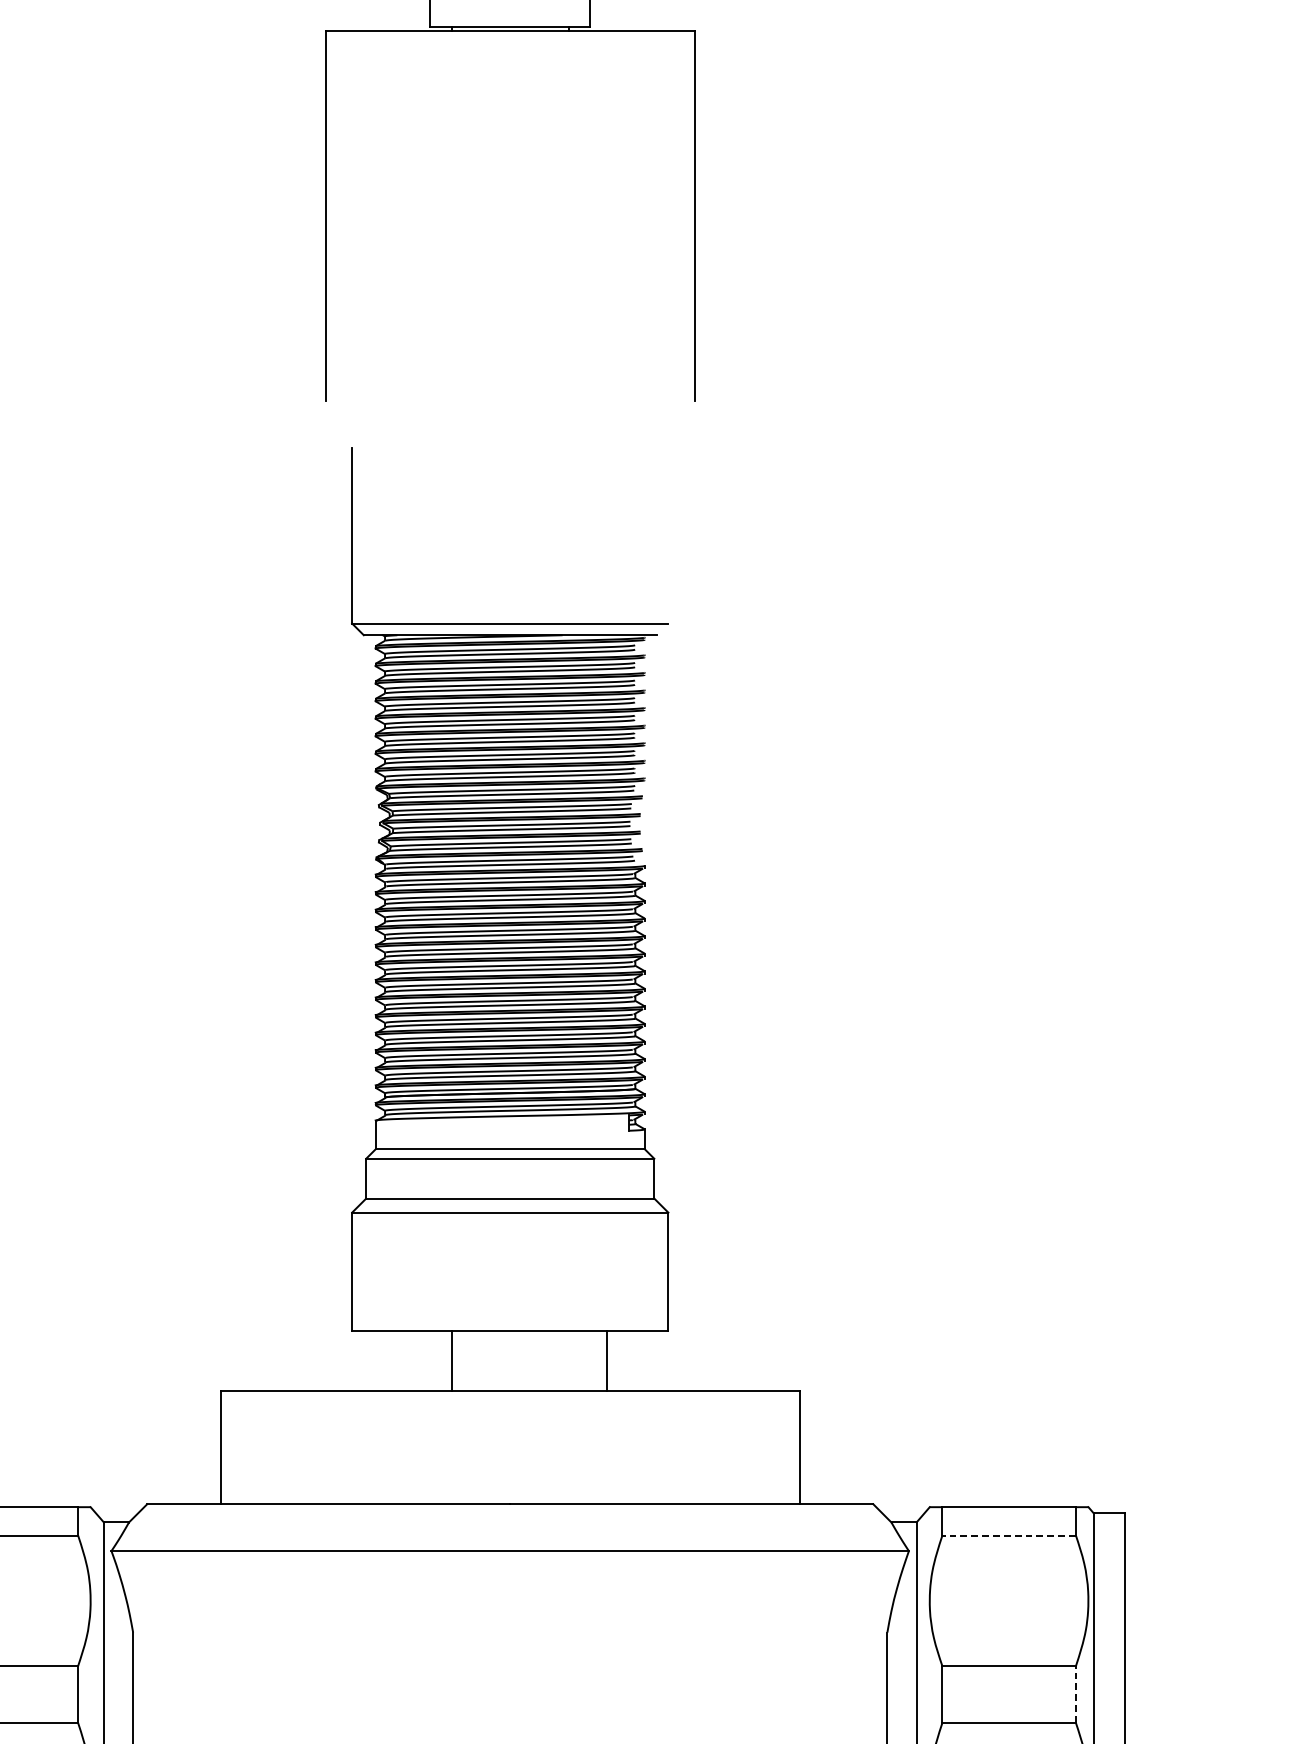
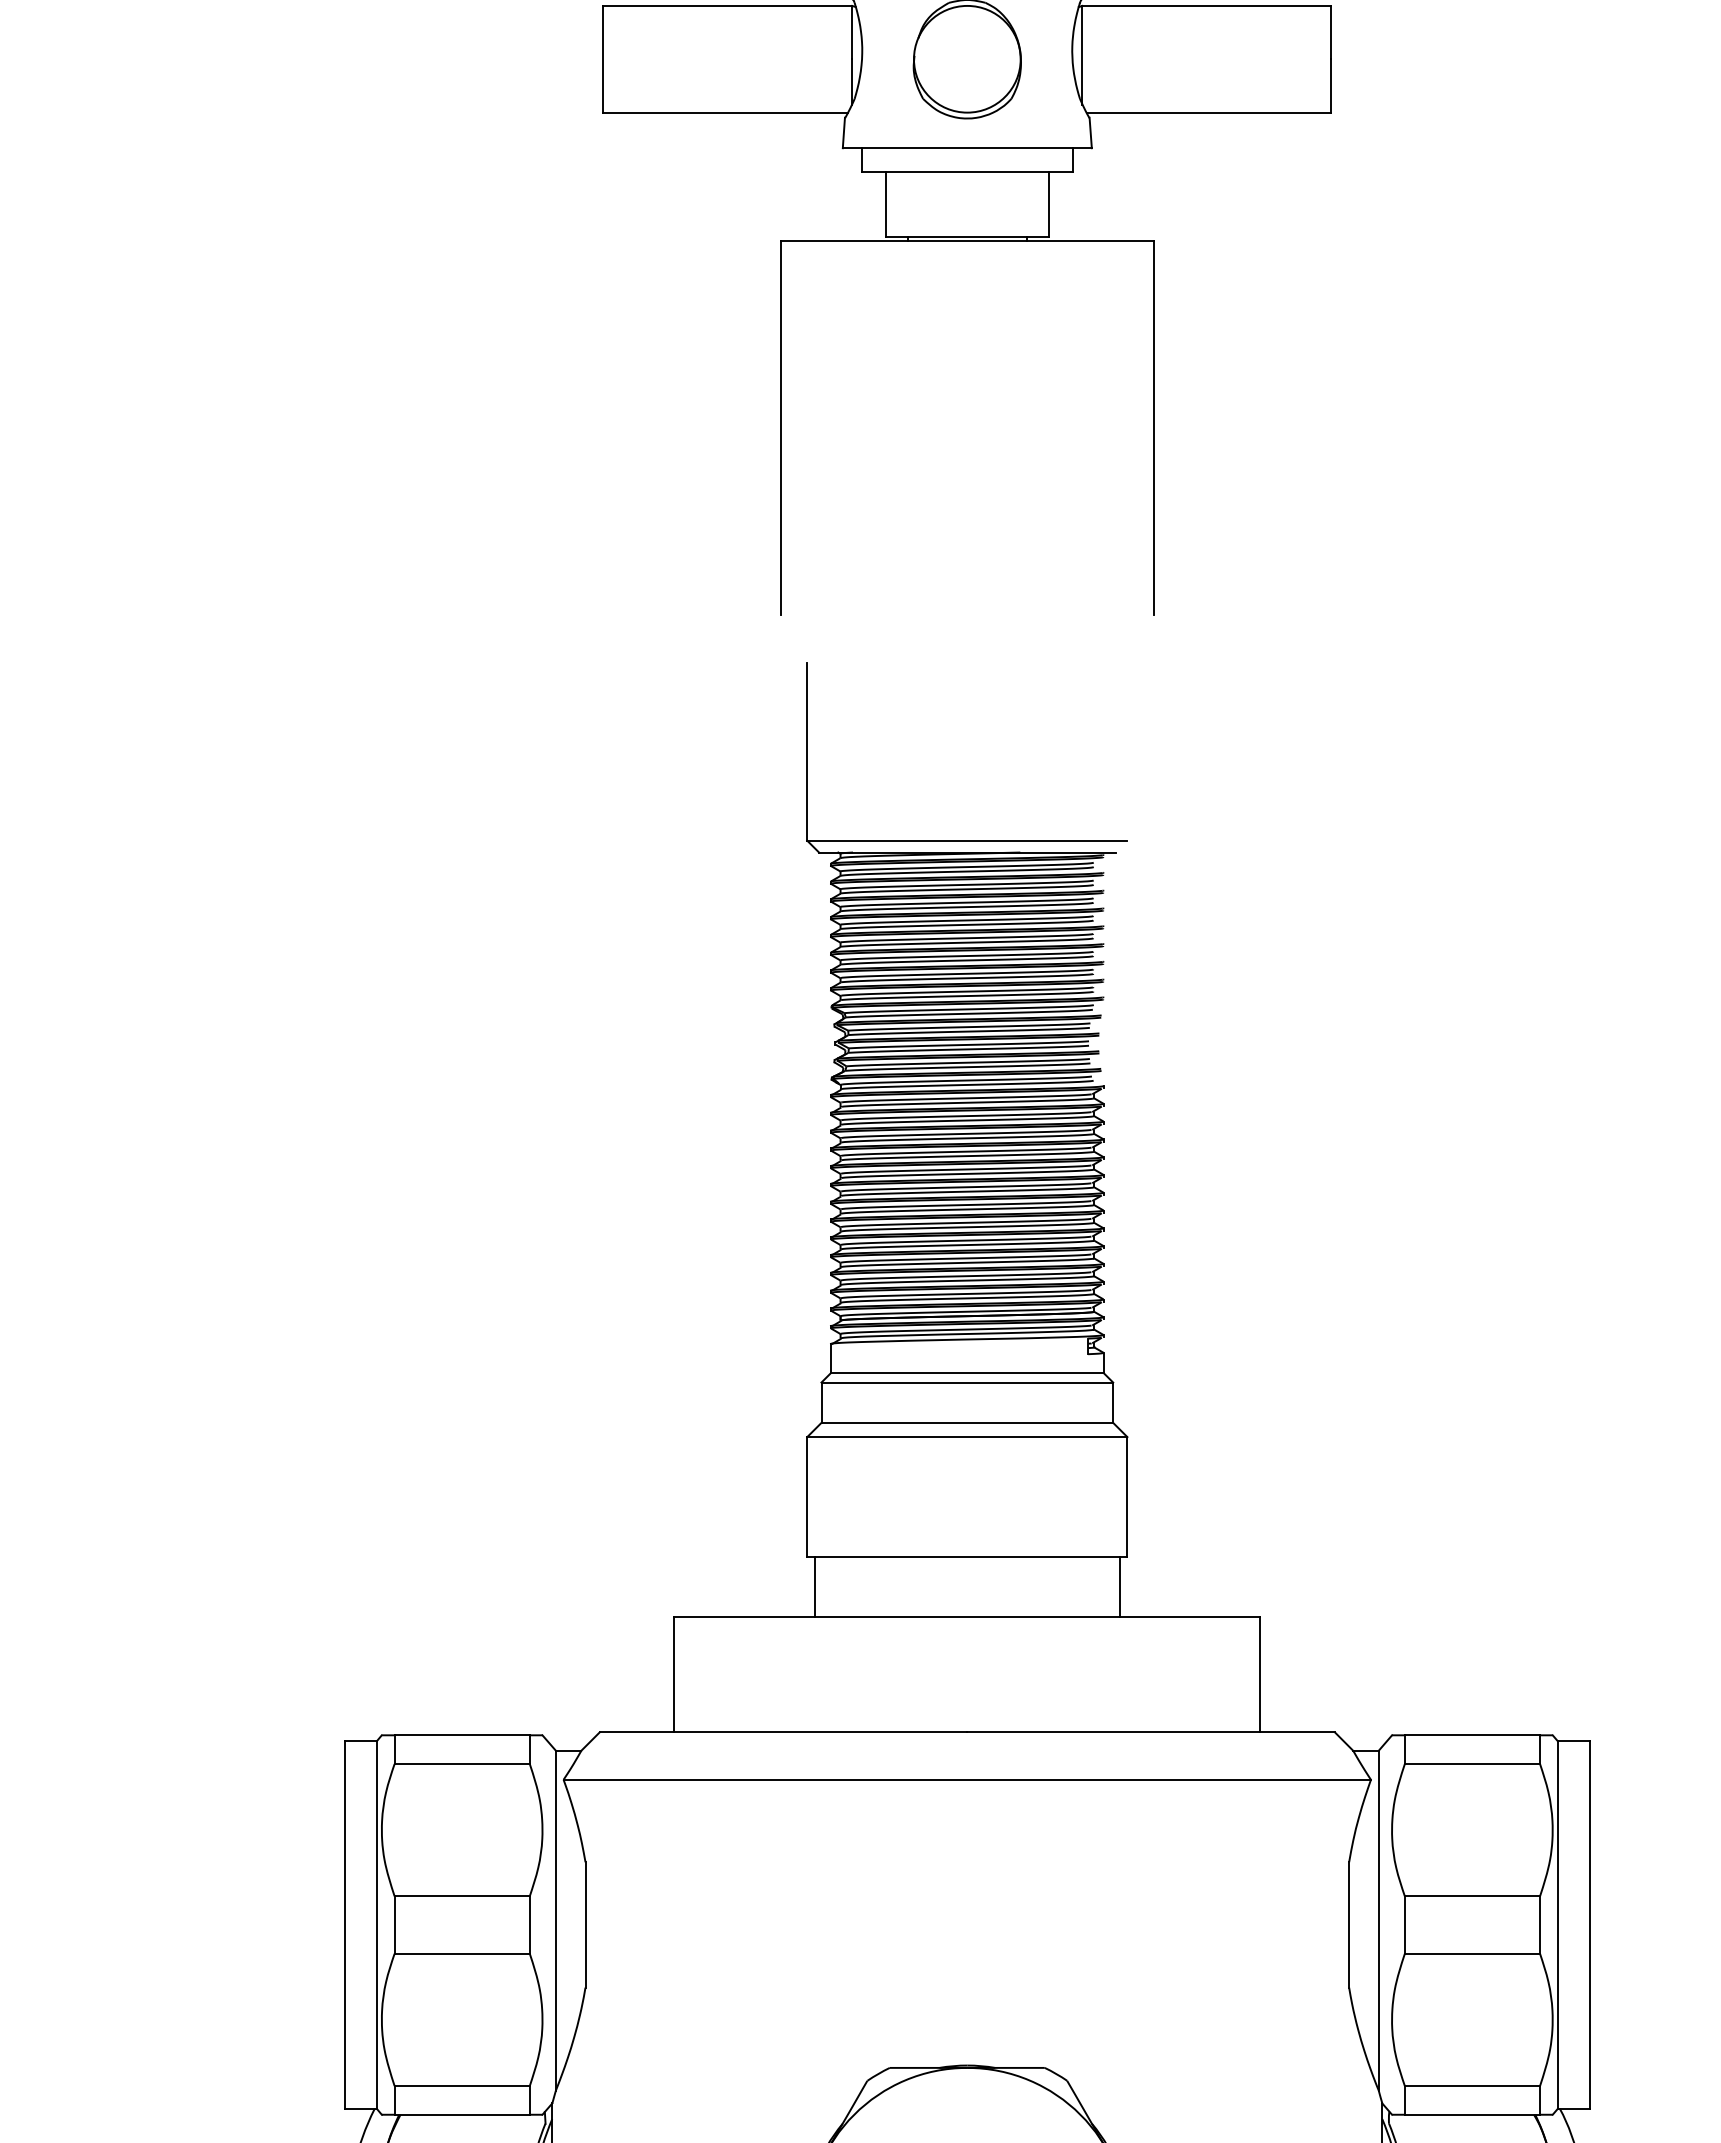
line: (451, 1360) -> (814, 1586), moved
line: (607, 1360) -> (1119, 1586), moved
line: (1009, 1536) -> (1472, 1764), dashed -> solid
line: (1076, 1695) -> (1540, 1925), dashed -> solid

